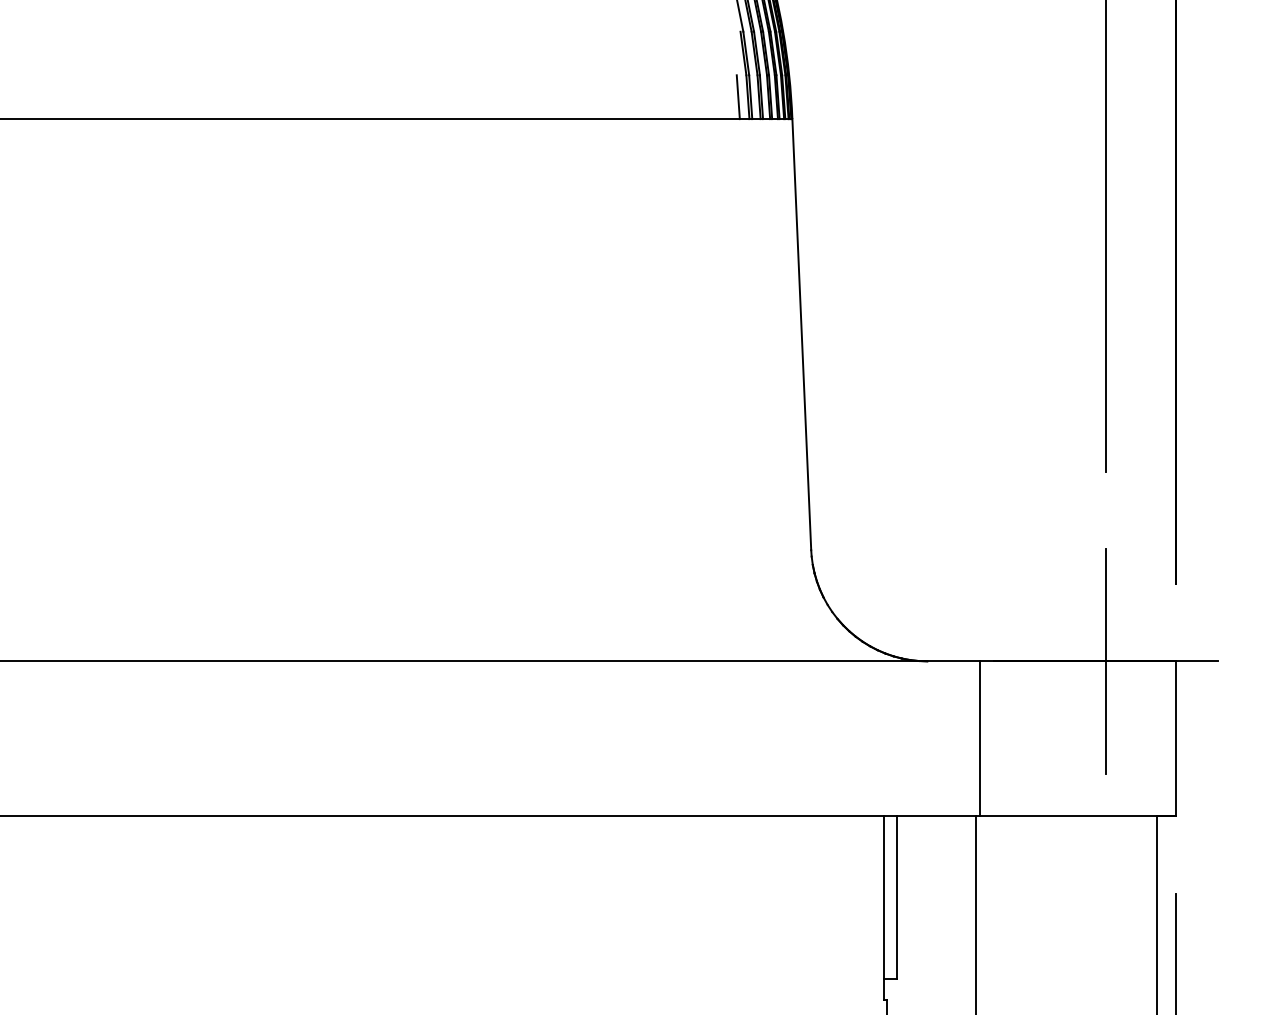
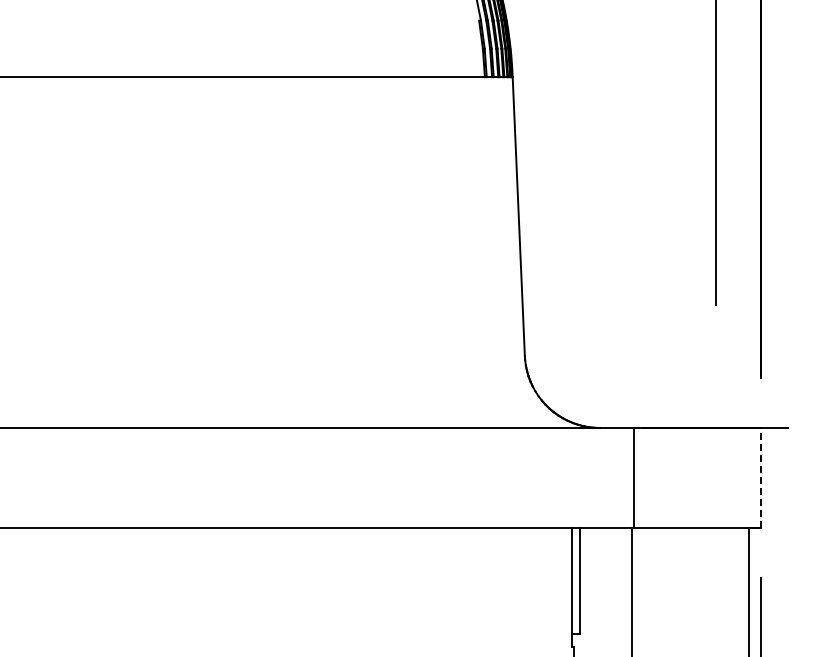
line: (738, 96) -> (477, 62), removed
line: (1105, 660) -> (715, 427), removed
line: (1175, 737) -> (760, 477), solid -> dashed

